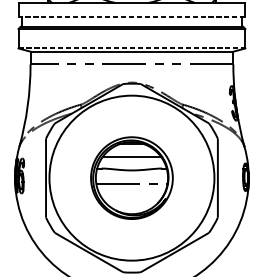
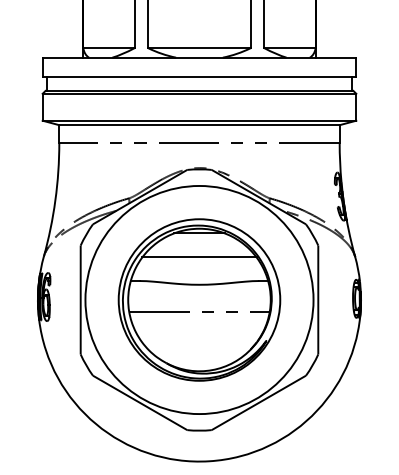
line: (131, 16) -> (199, 76), dashed -> solid
line: (131, 48) -> (199, 120), dashed -> solid
part: (131, 177) -> (199, 299), size x1.43

